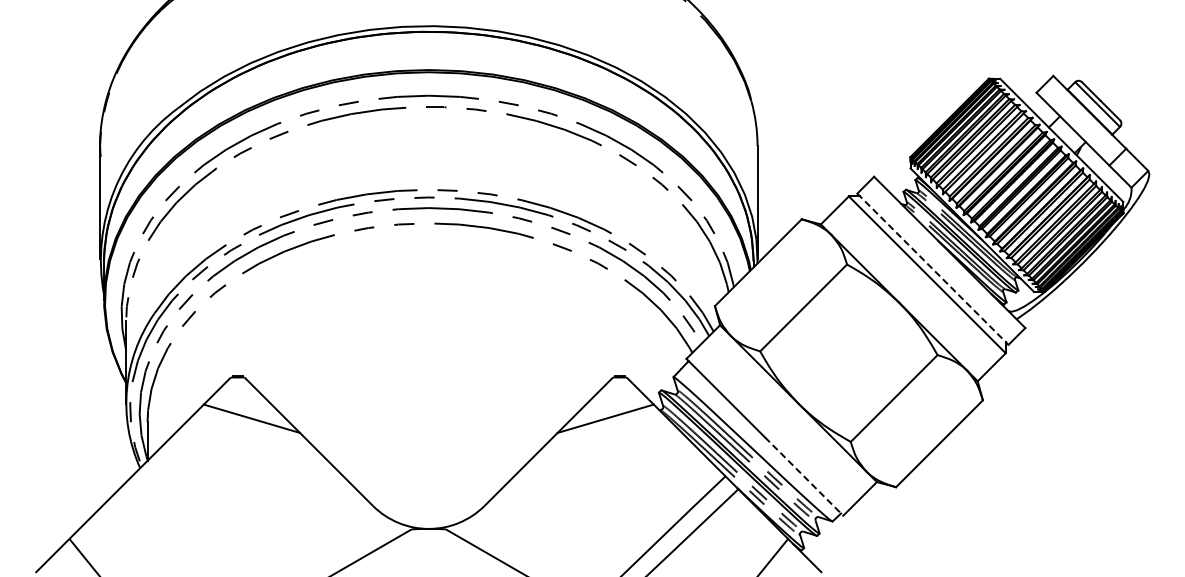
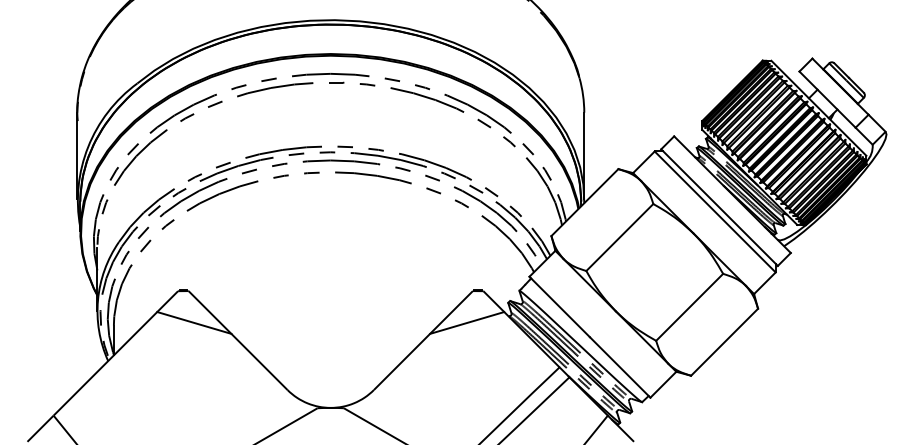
line: (932, 269) -> (719, 207), dashed -> solid
line: (804, 476) -> (620, 367), dashed -> solid

